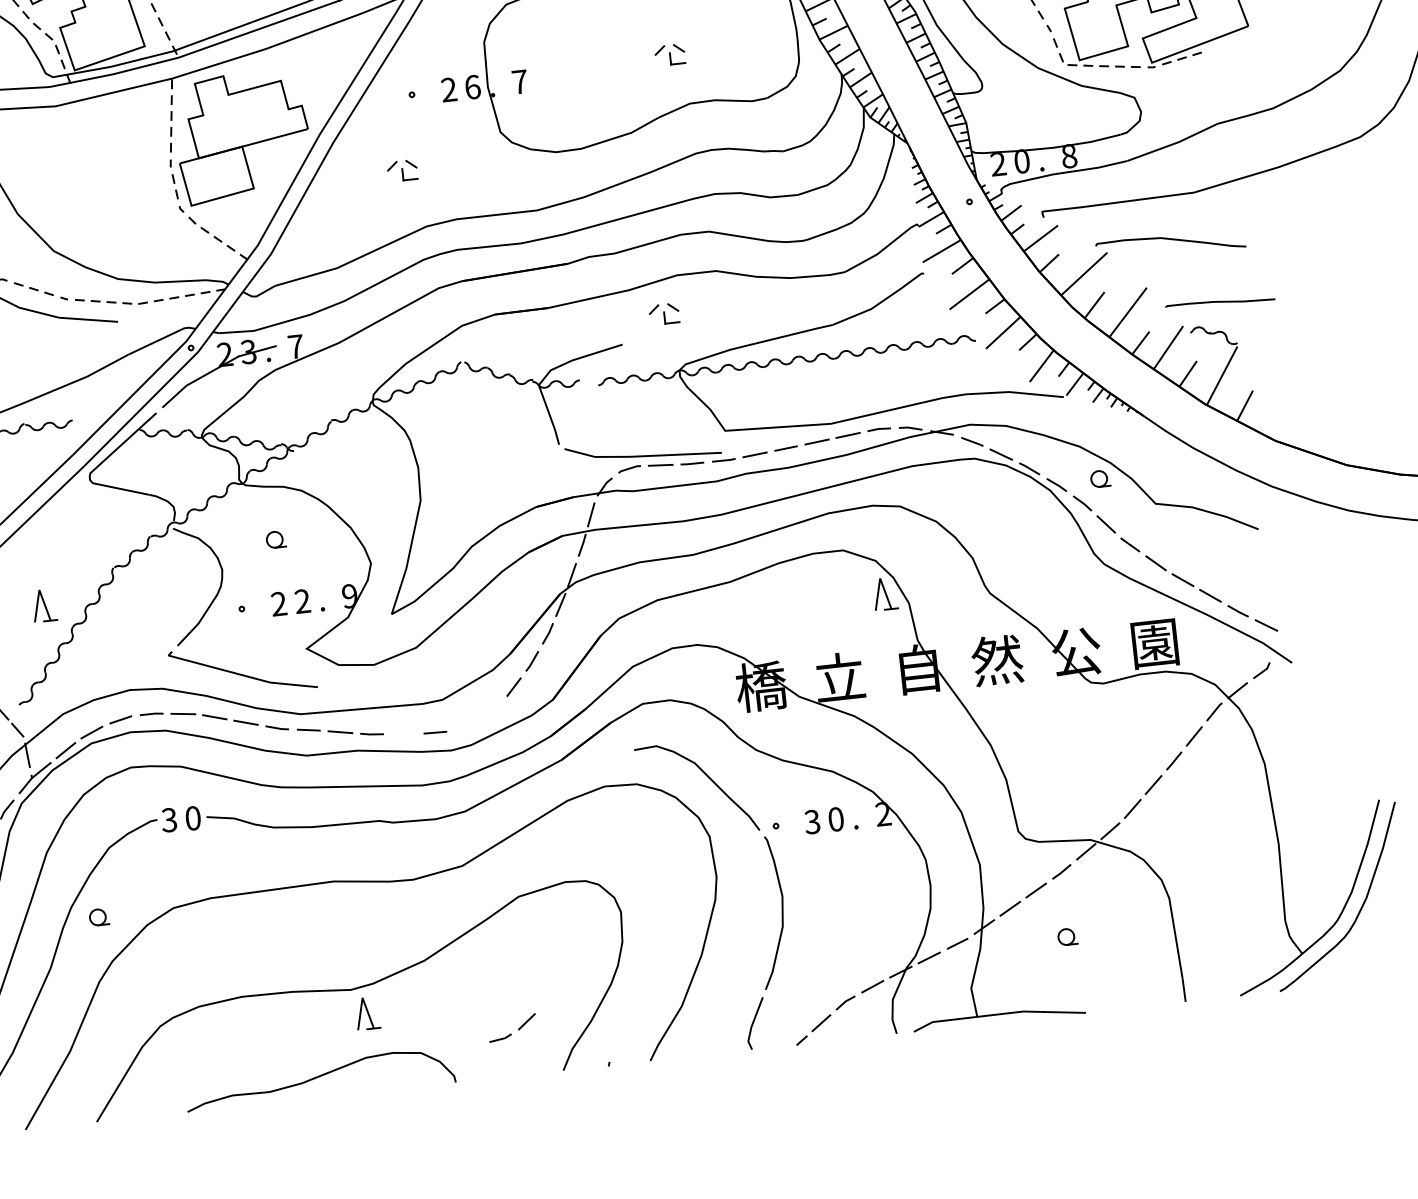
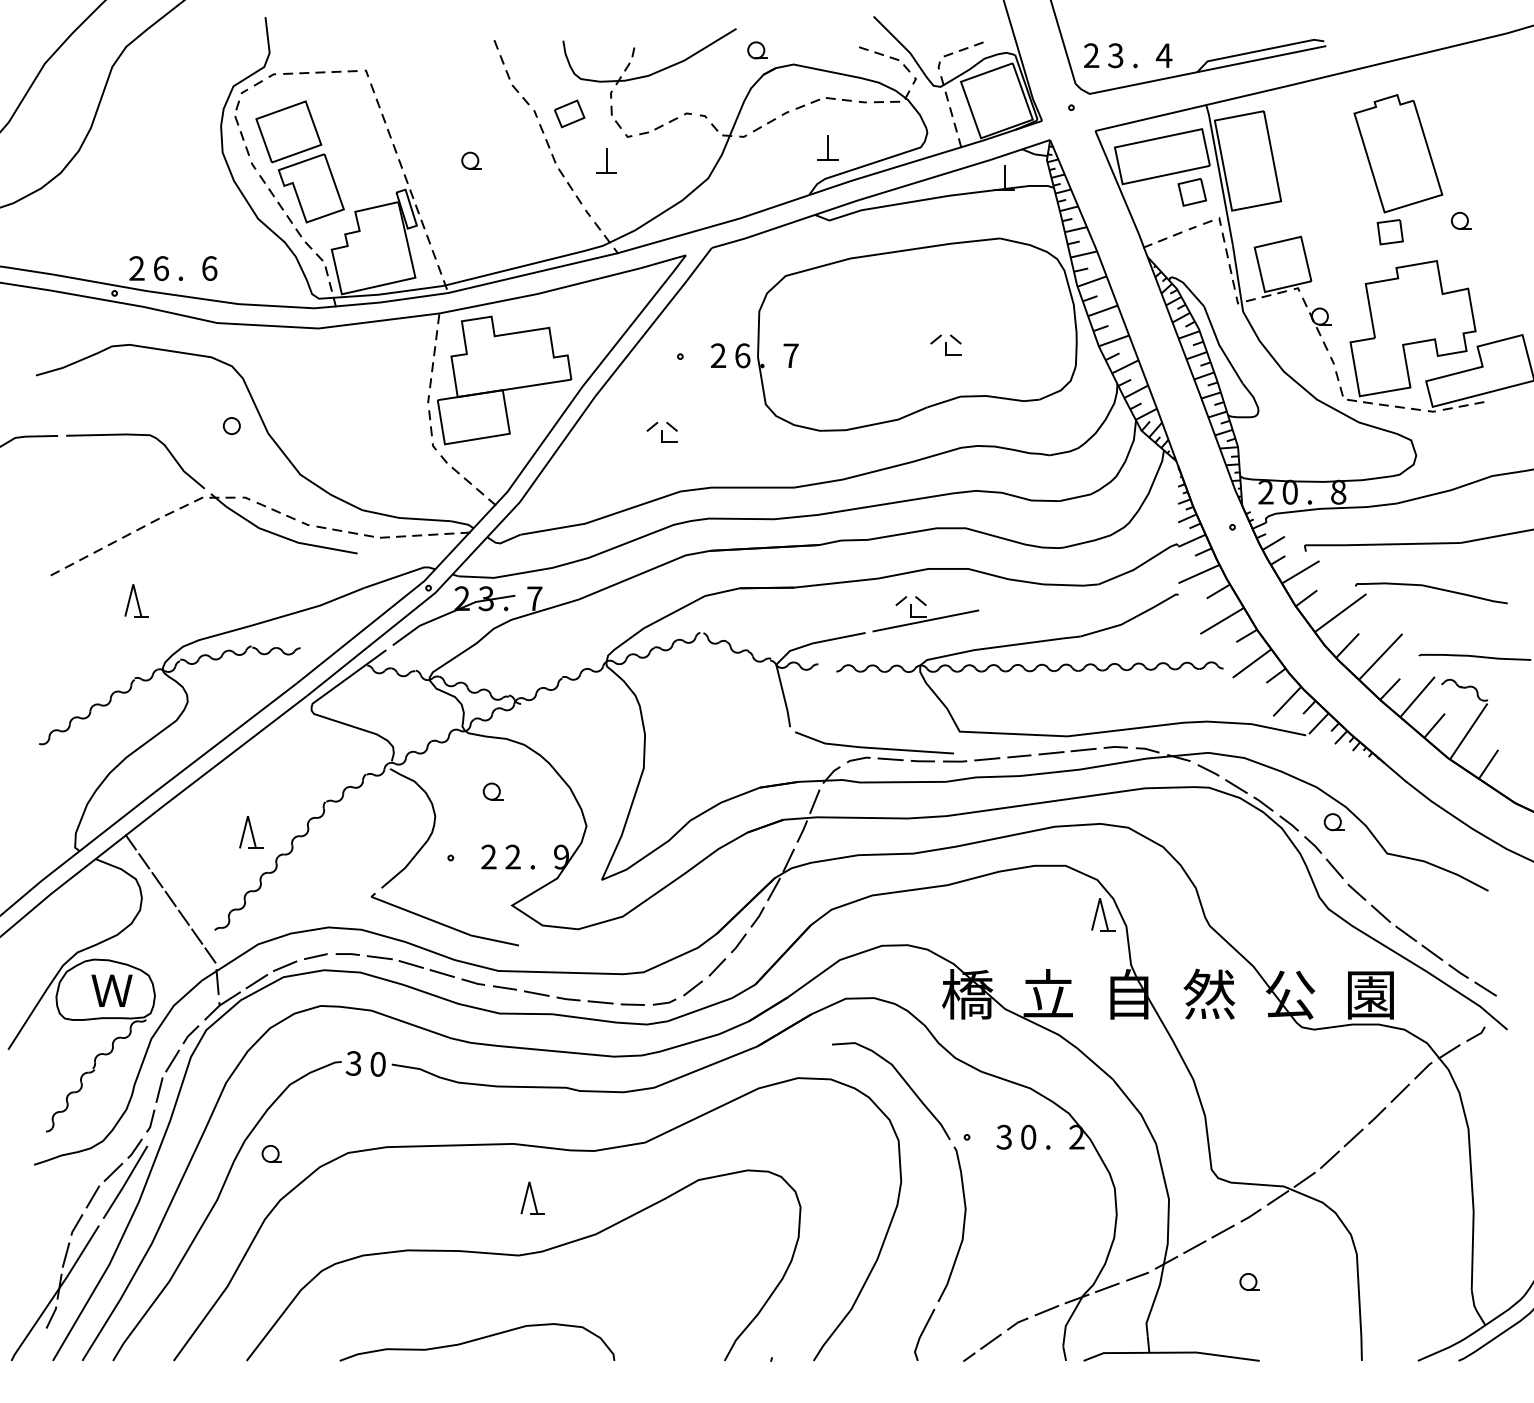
line: (679, 326) -> (925, 620), added
line: (403, 734) -> (600, 1002), added
part: (367, 1012) -> (532, 1197), moved
part: (518, 1028) -> (683, 994), moved

